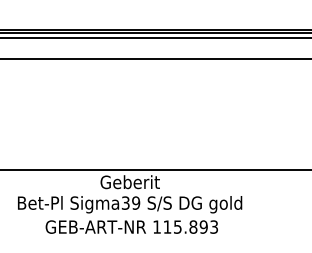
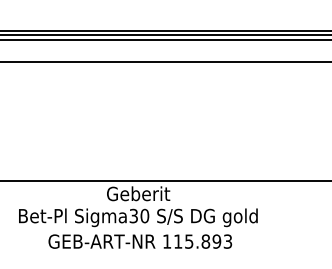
text: (135, 202) -> (144, 215), Sigma39 -> Sigma30

